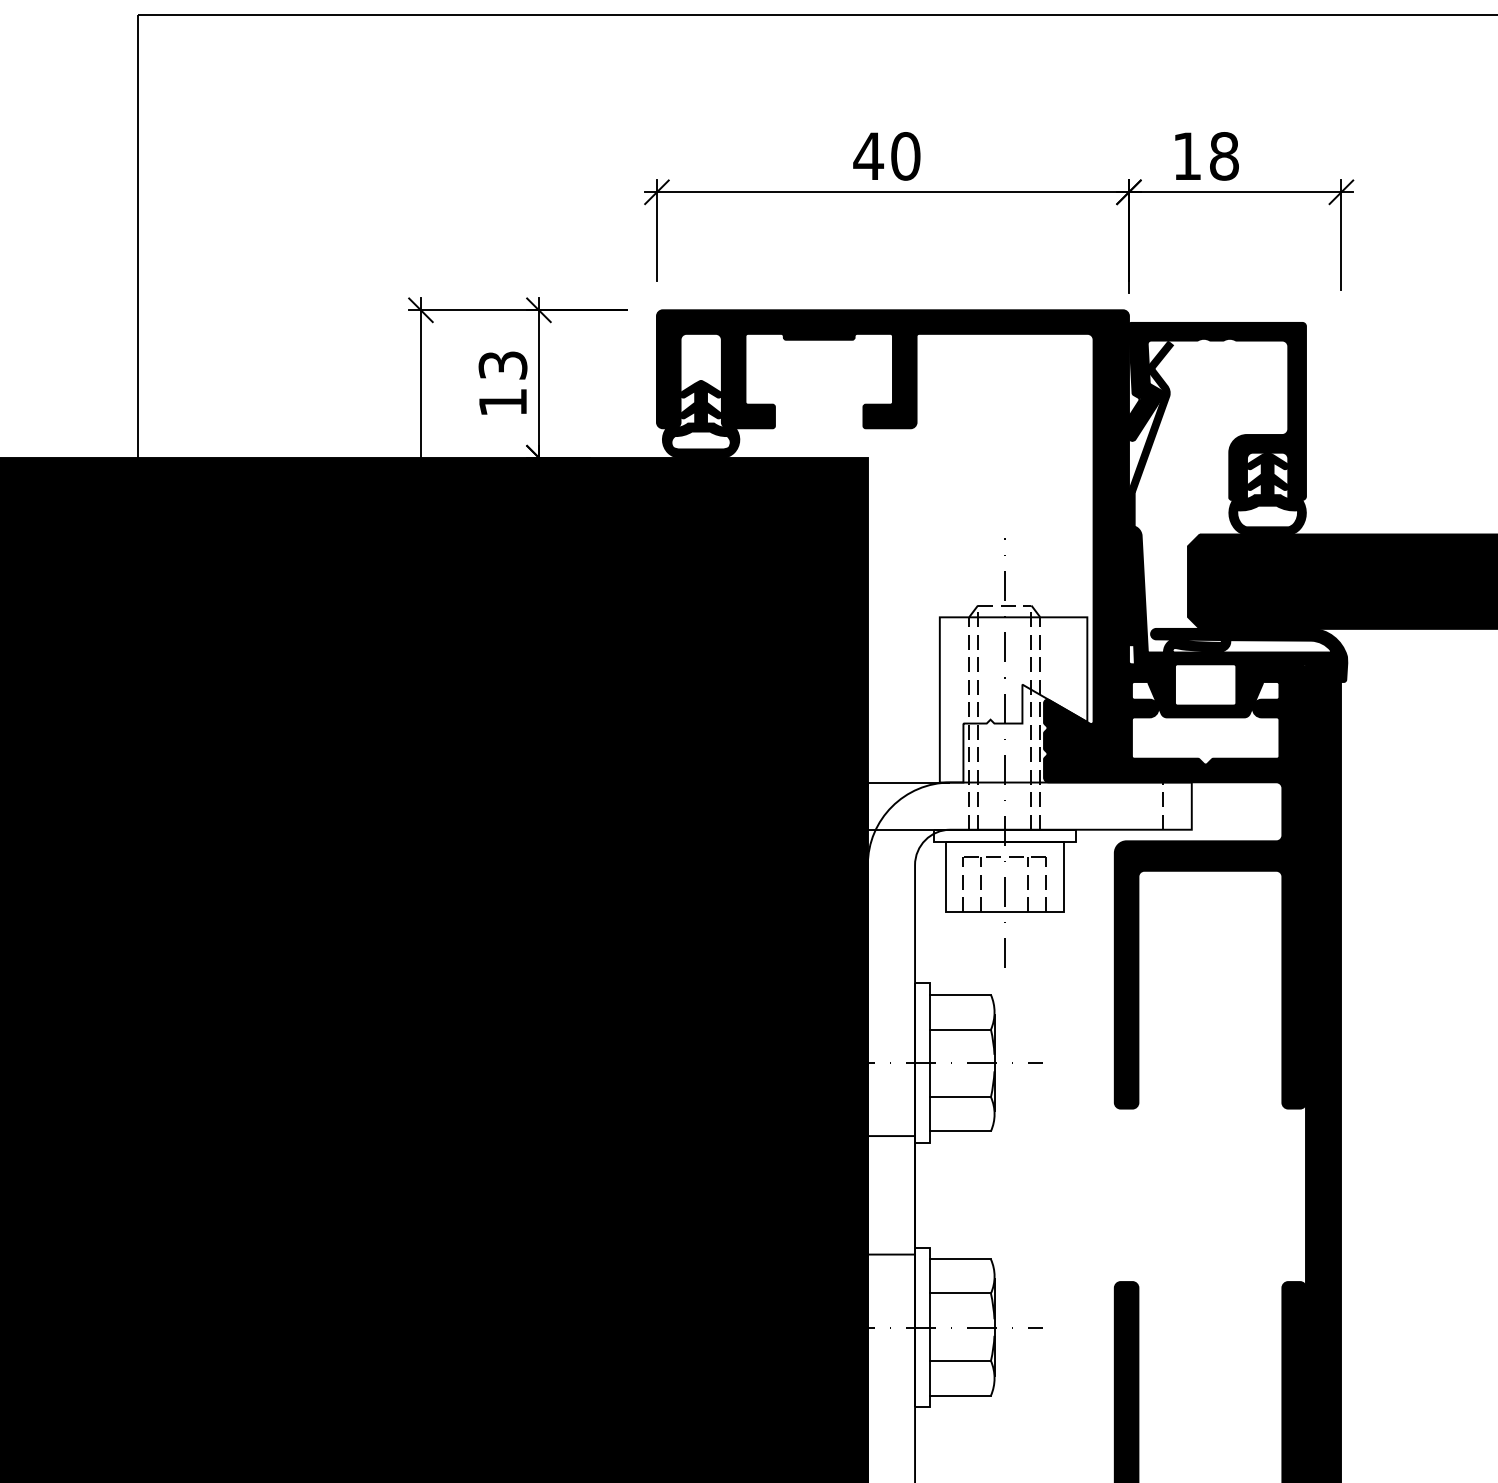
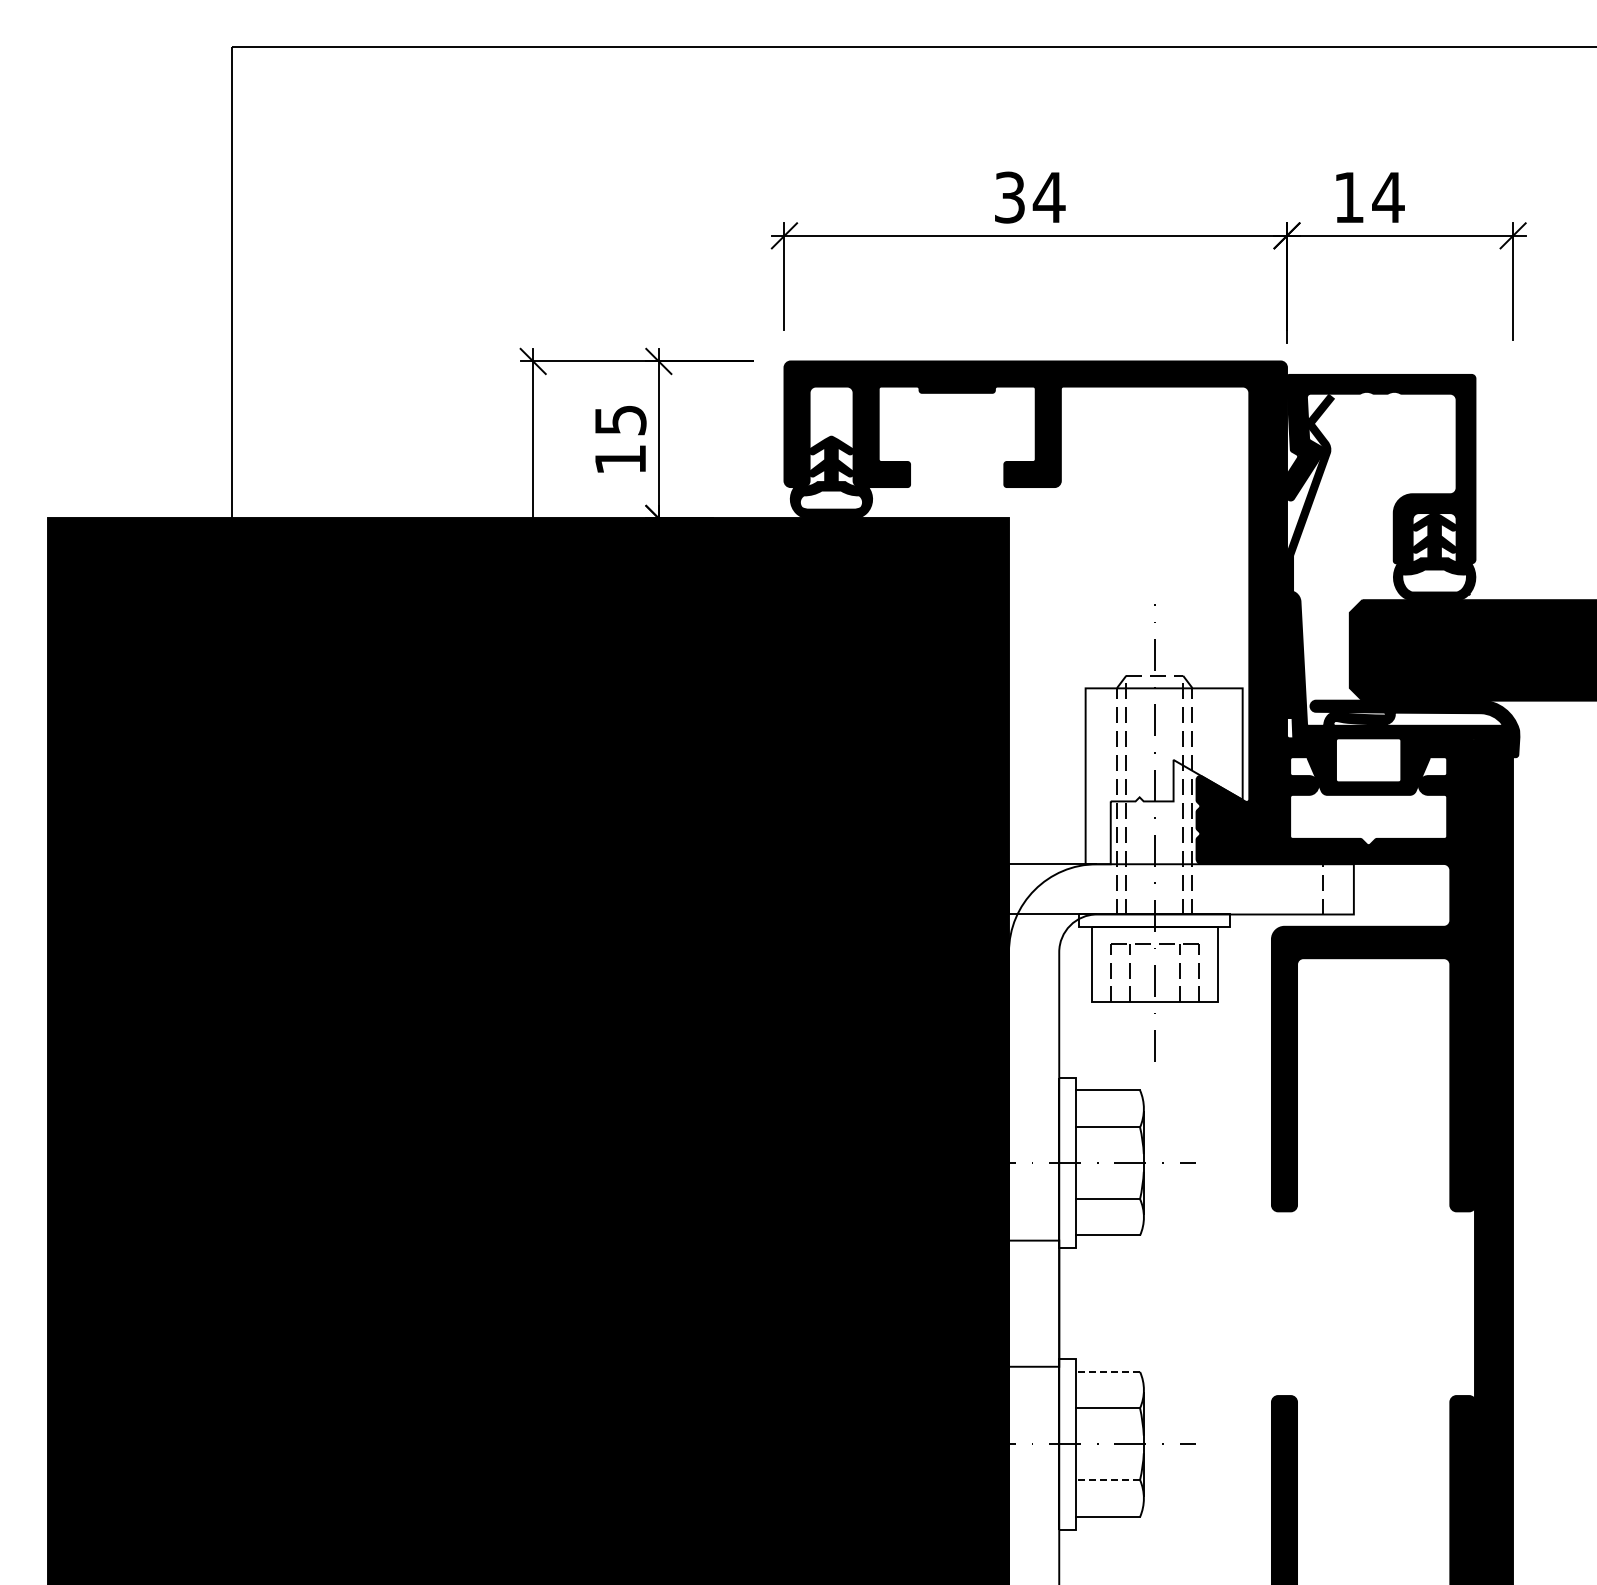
text: (887, 156) -> (1029, 197), 40 -> 34
text: (1224, 156) -> (1388, 197), 18 -> 14
text: (502, 364) -> (620, 419), 13 -> 15
line: (960, 1259) -> (1107, 1371), solid -> dashed
line: (960, 1360) -> (1107, 1479), solid -> dashed

